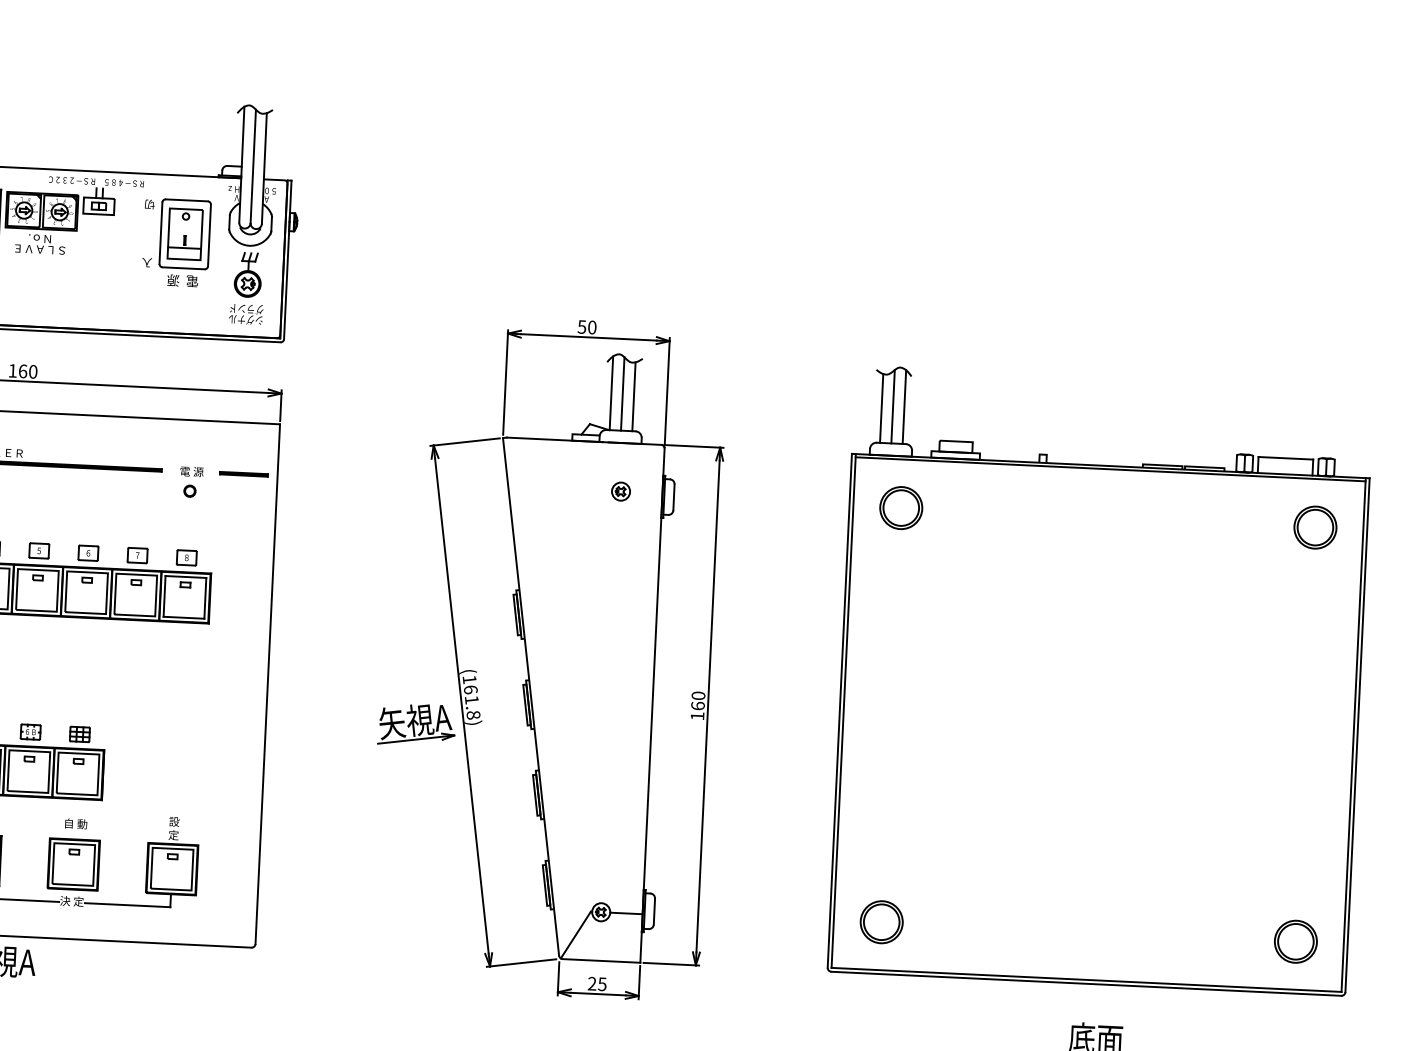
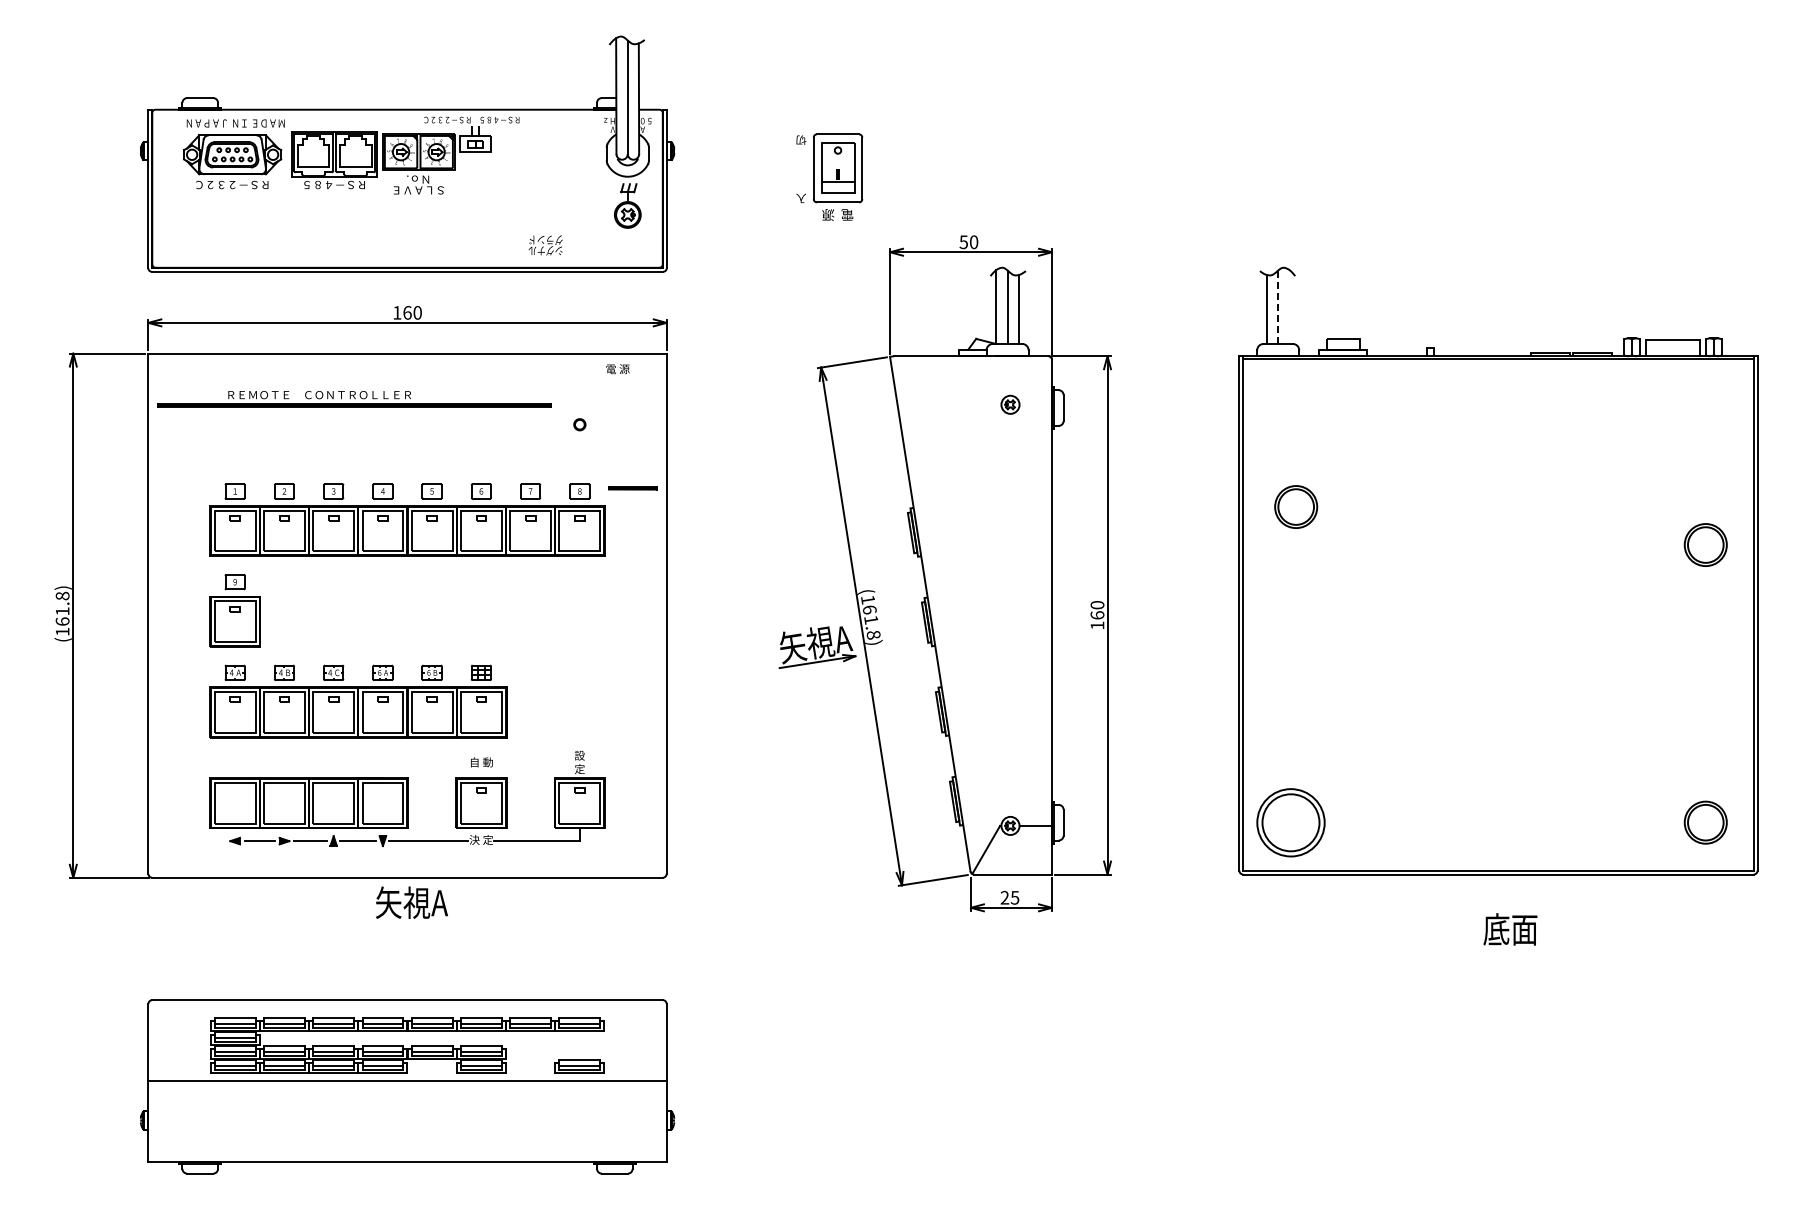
part: (176, 242) -> (829, 176), moved
text: (245, 314) -> (545, 245), moved
line: (904, 406) -> (1289, 306), removed
line: (893, 407) -> (1278, 307), solid -> dashed
text: (191, 472) -> (617, 369), moved
line: (243, 474) -> (632, 488), moved
part: (901, 507) -> (1296, 506), moved
part: (1315, 527) -> (1705, 544), moved
part: (882, 922) -> (1291, 822), size x1.6

